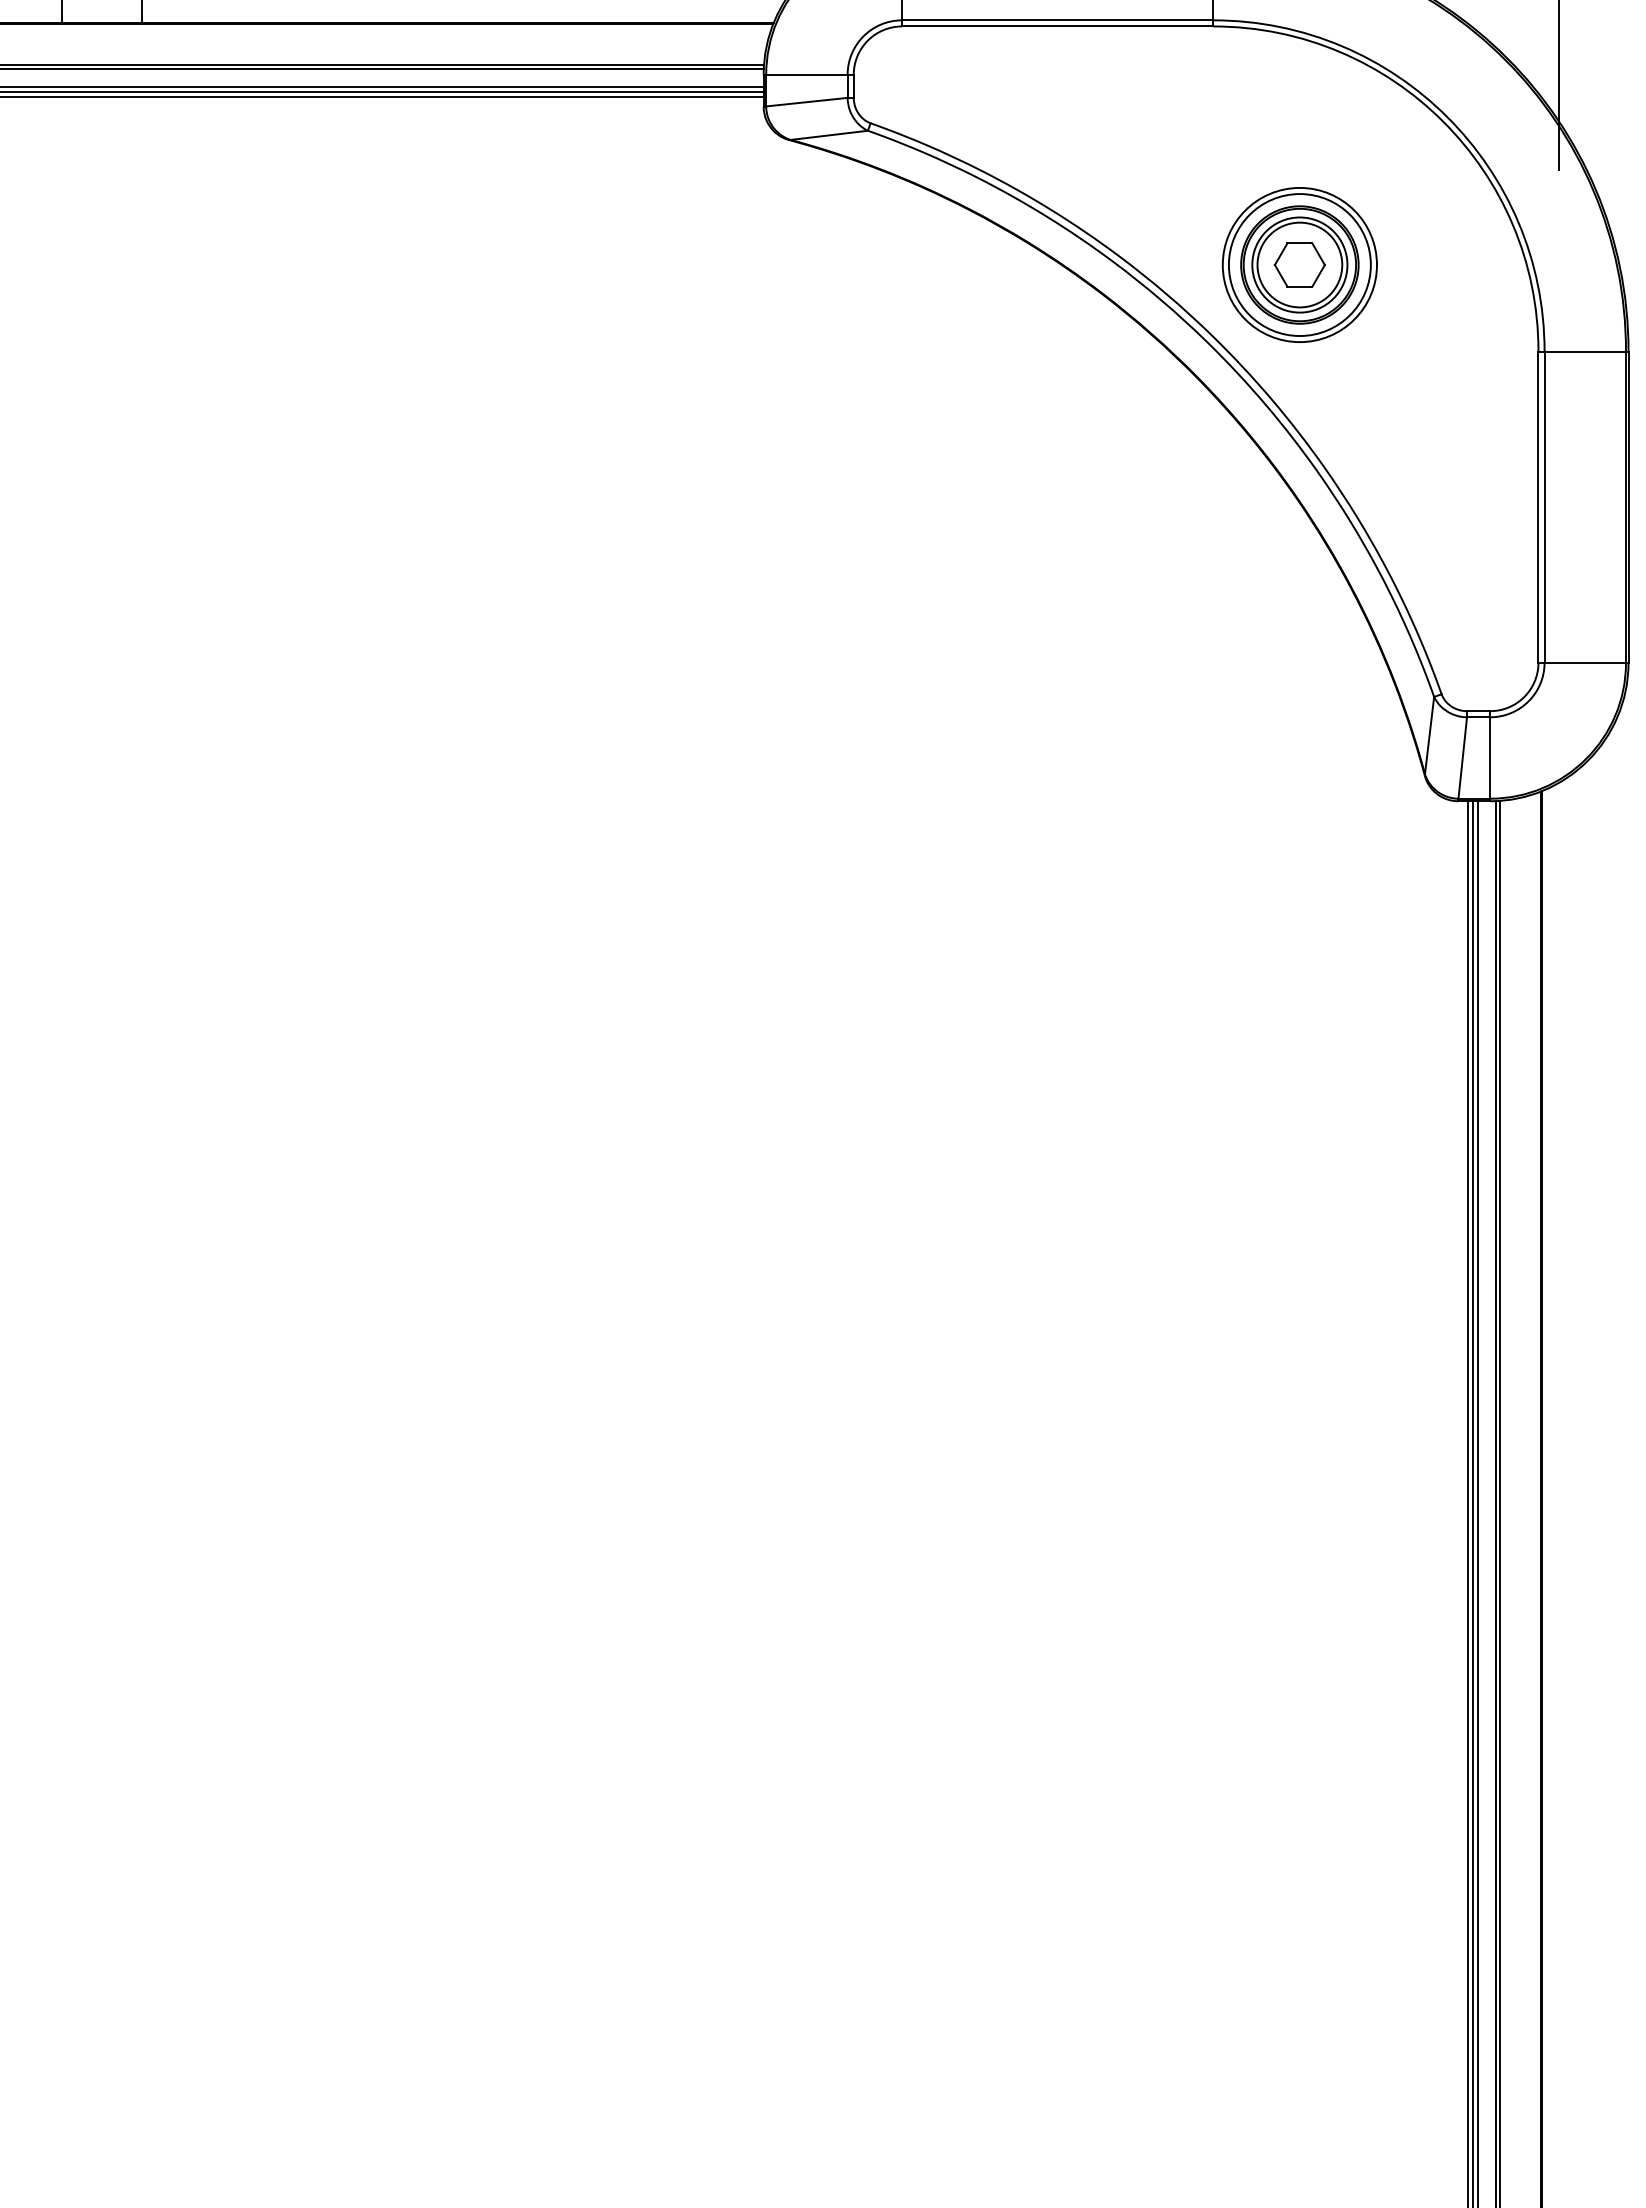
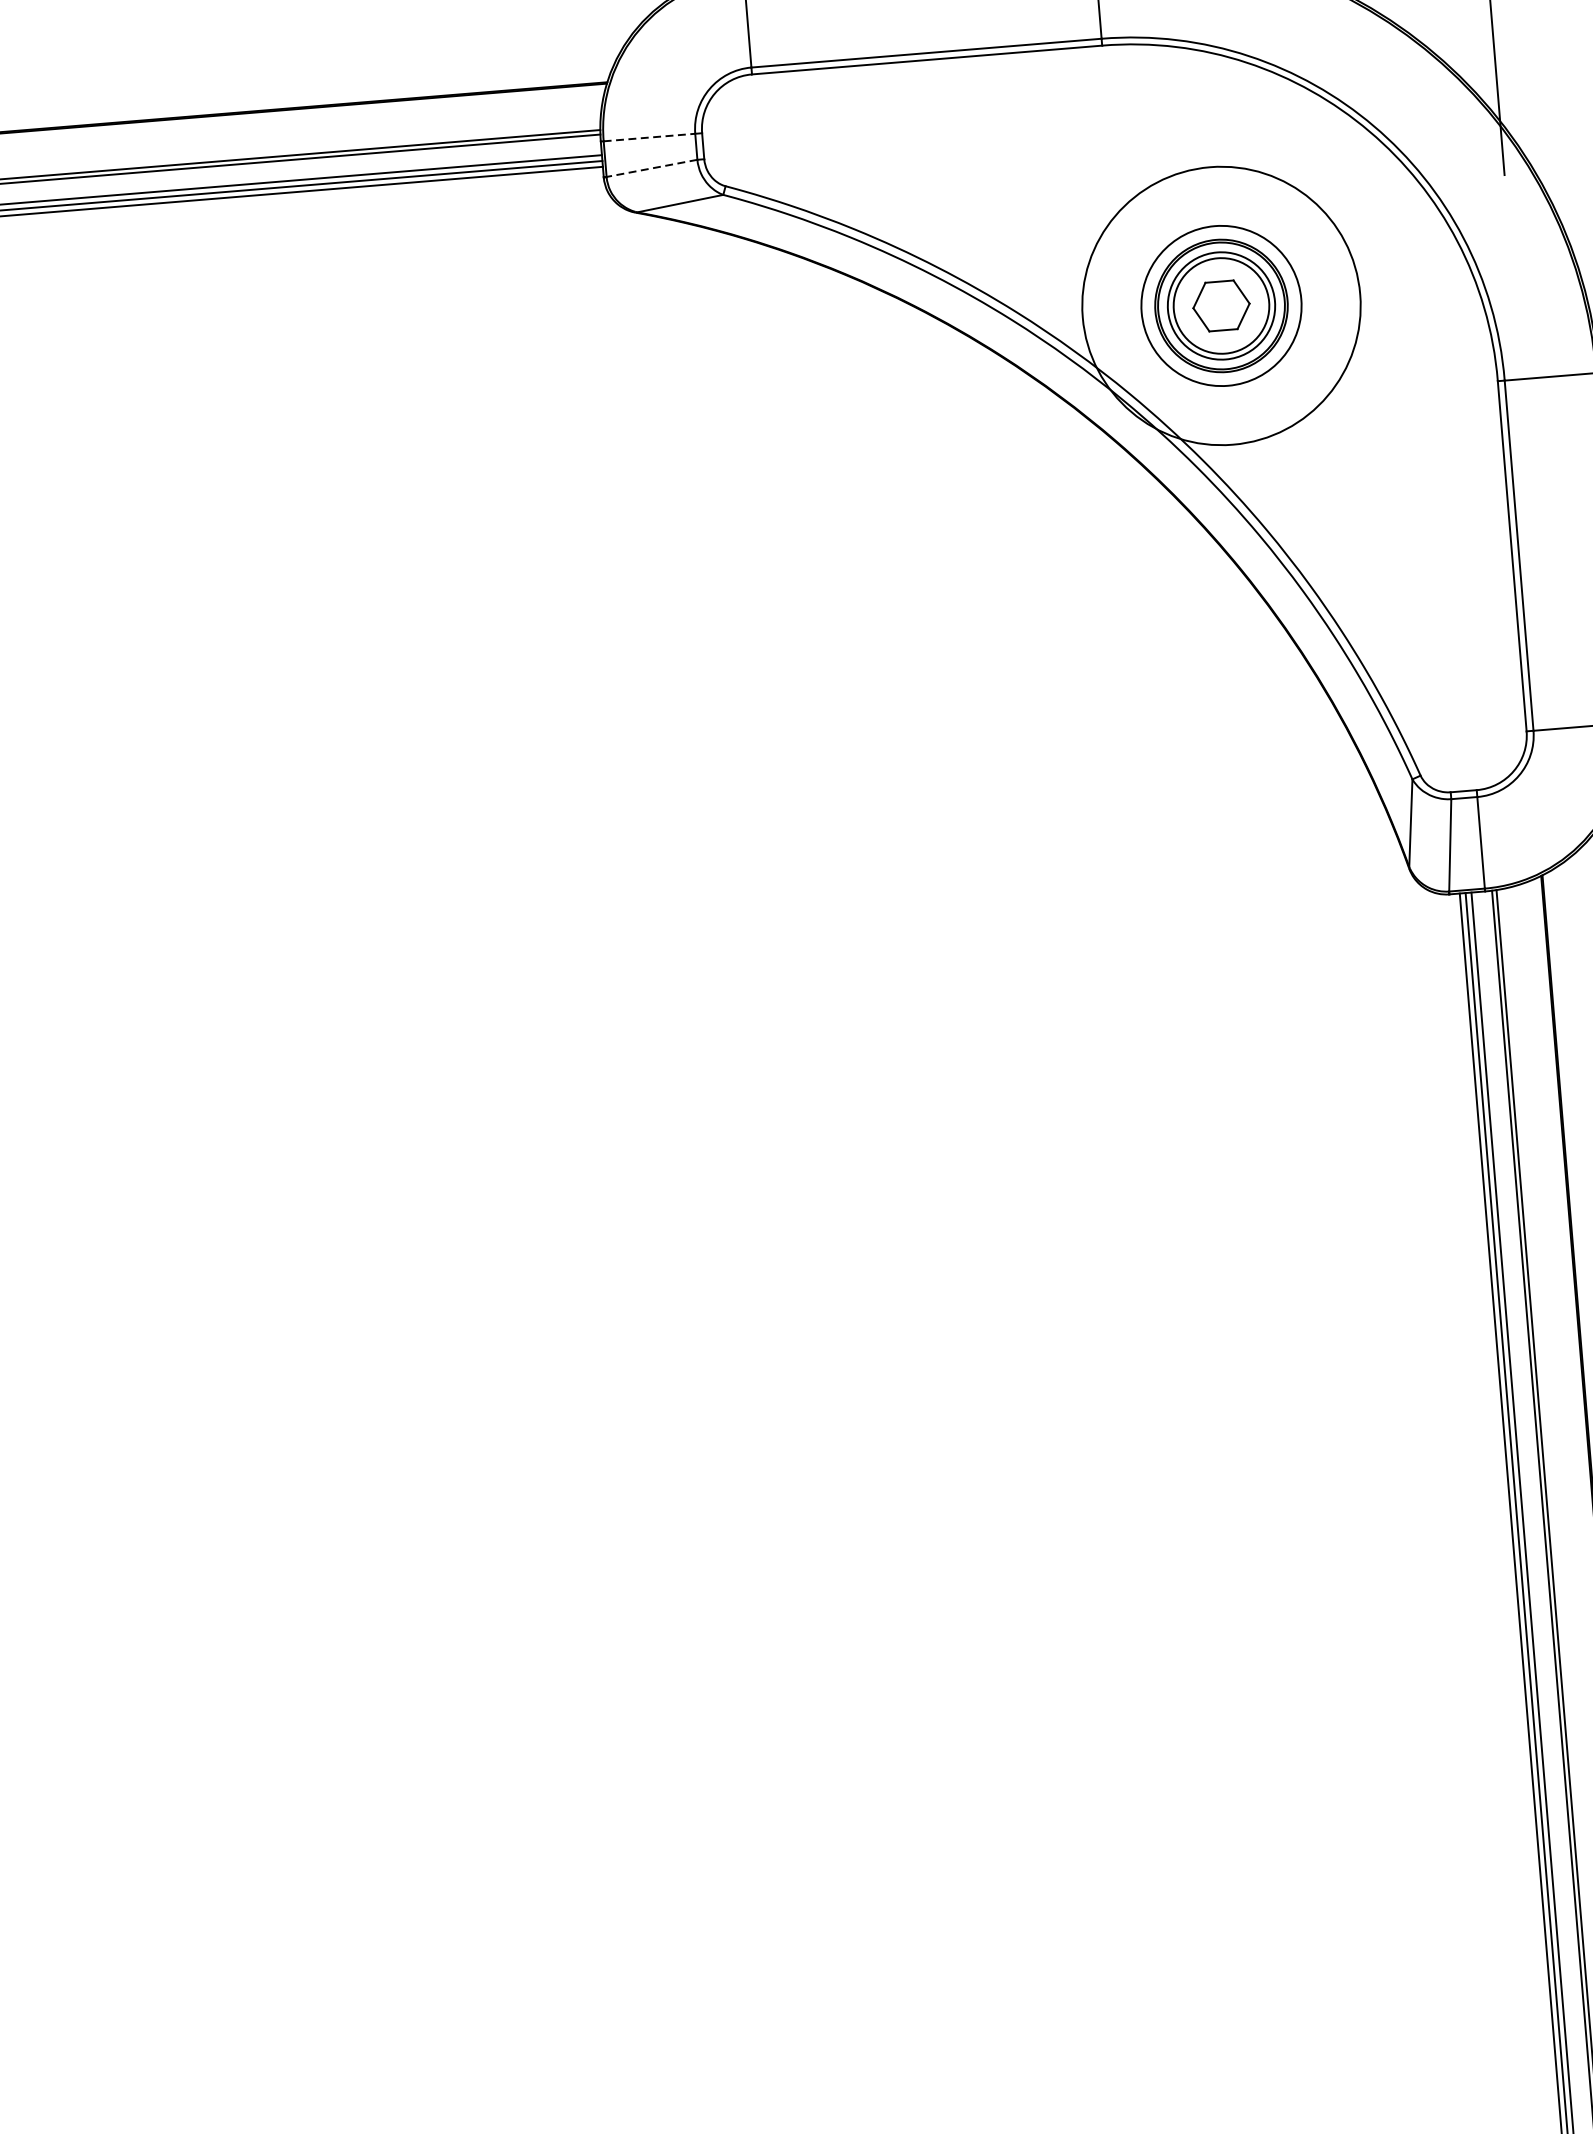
line: (806, 74) -> (648, 137), solid -> dashed
line: (806, 102) -> (651, 168), solid -> dashed
circle: (1299, 264) -> (1221, 305), size x1.6

